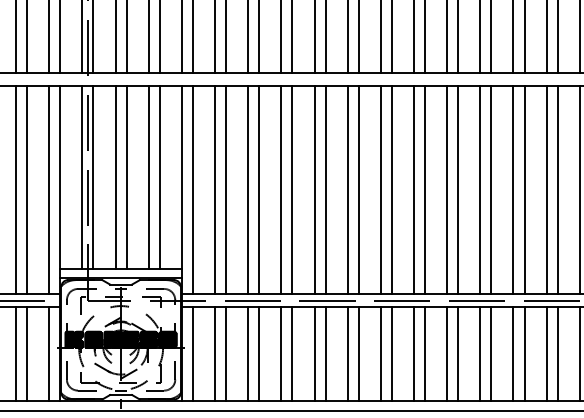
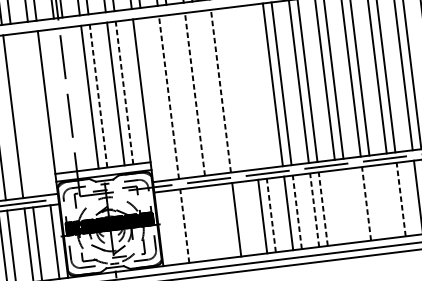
line: (126, 176) -> (98, 95), solid -> dashed
line: (159, 176) -> (124, 92), solid -> dashed
line: (82, 177) -> (64, 100), removed
line: (93, 177) -> (72, 99), removed
line: (27, 189) -> (22, 115), removed
line: (49, 189) -> (39, 113), removed
line: (192, 189) -> (151, 99), removed
line: (226, 189) -> (177, 96), removed
line: (259, 189) -> (203, 92), removed
line: (292, 189) -> (229, 89), removed
line: (314, 189) -> (246, 87), removed
line: (325, 189) -> (255, 86), removed
line: (215, 190) -> (169, 97), solid -> dashed
line: (248, 190) -> (195, 94), solid -> dashed
line: (281, 190) -> (221, 91), solid -> dashed
line: (192, 354) -> (167, 228), removed
line: (215, 354) -> (185, 226), solid -> dashed
line: (226, 354) -> (193, 225), removed
line: (248, 354) -> (211, 223), removed
line: (259, 354) -> (219, 222), removed
line: (292, 354) -> (245, 218), removed
line: (325, 354) -> (271, 215), solid -> dashed
line: (358, 354) -> (297, 212), solid -> dashed
line: (380, 354) -> (314, 210), solid -> dashed
line: (391, 354) -> (323, 209), solid -> dashed
line: (413, 354) -> (340, 207), removed
line: (425, 354) -> (349, 206), removed
line: (447, 354) -> (366, 204), solid -> dashed
line: (458, 354) -> (375, 203), removed
line: (480, 354) -> (392, 200), removed
line: (491, 354) -> (401, 199), solid -> dashed

